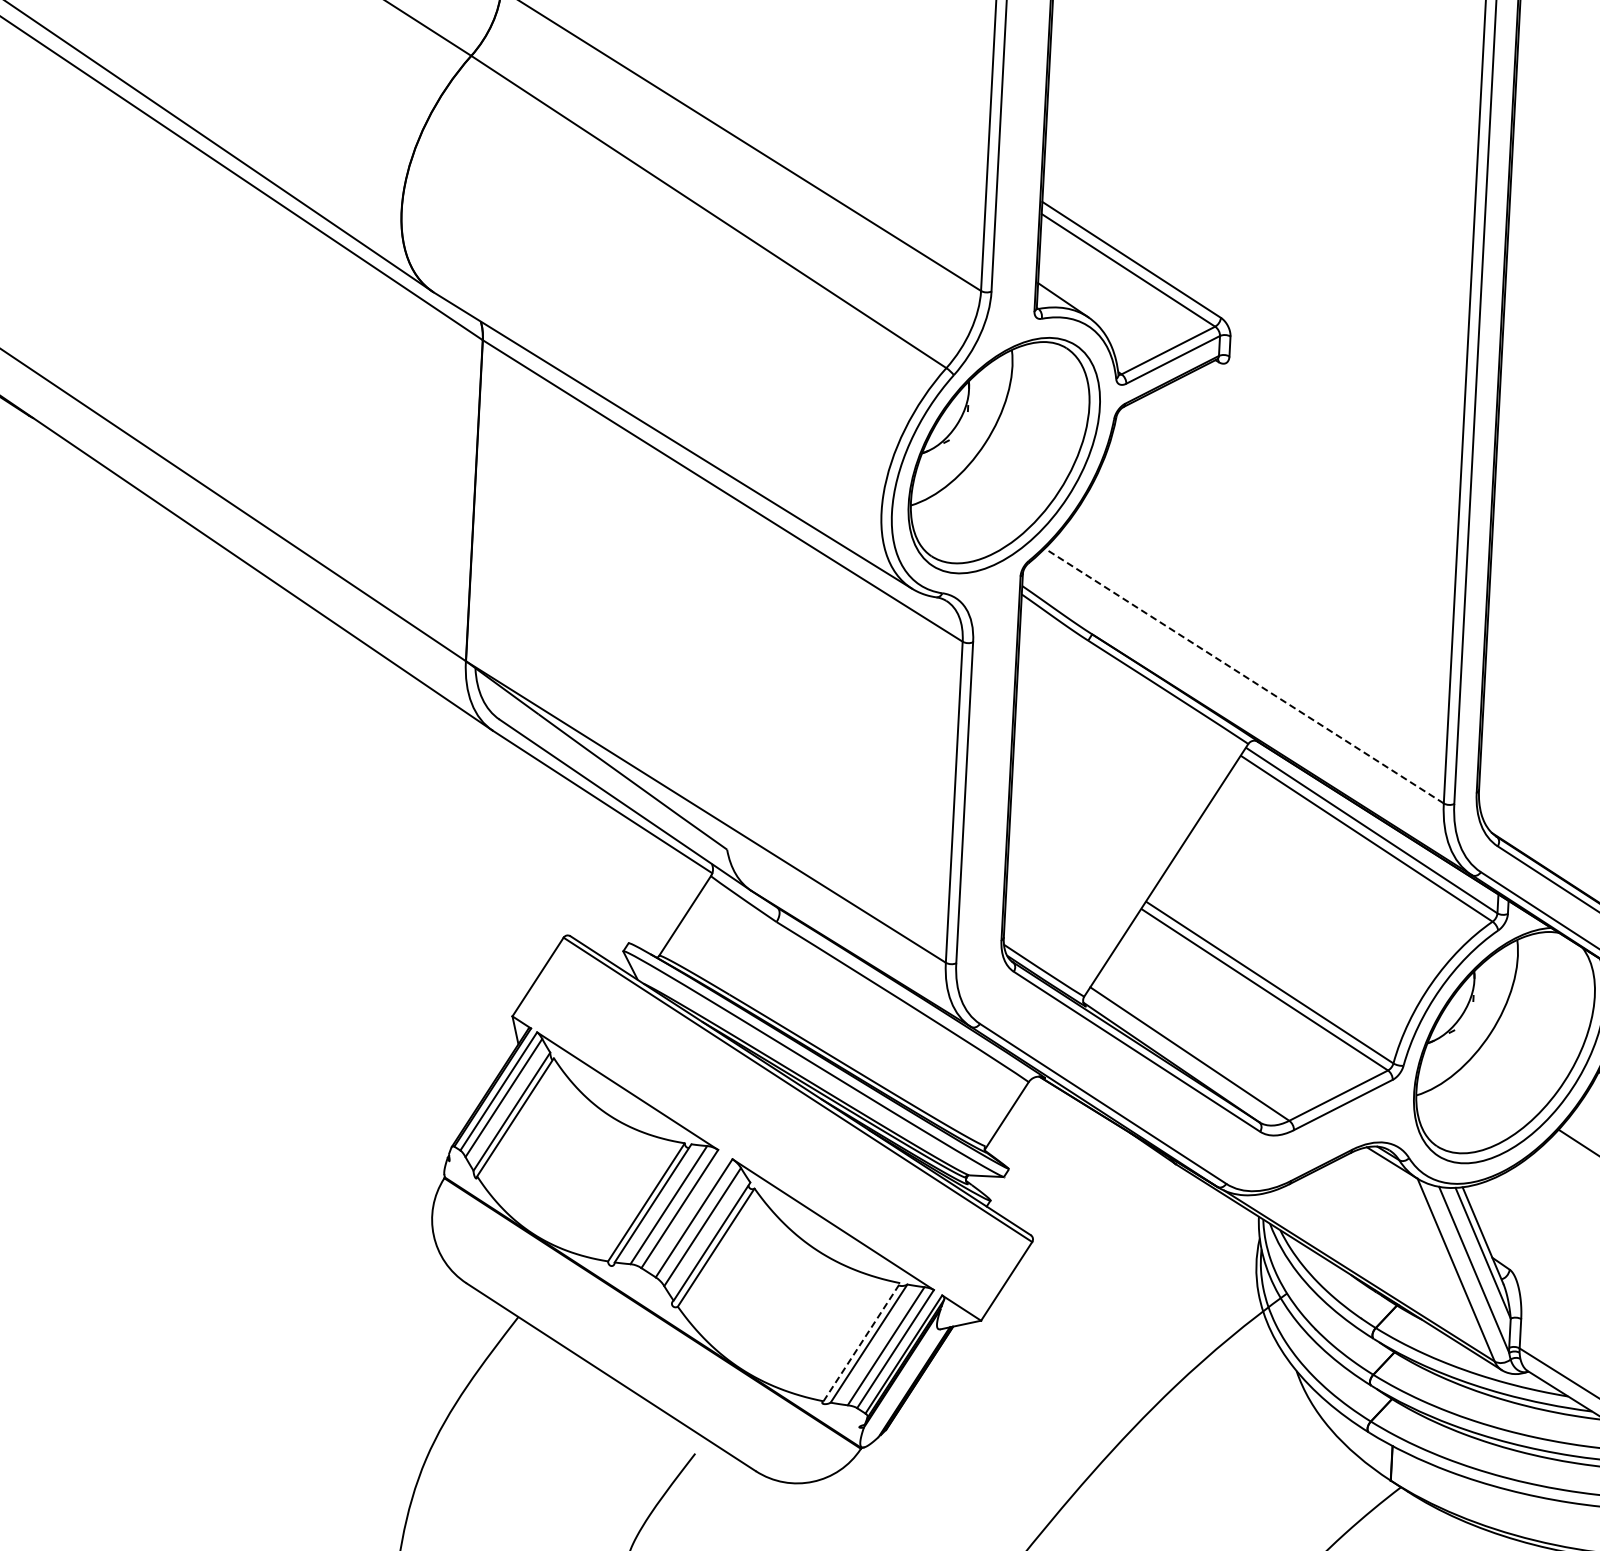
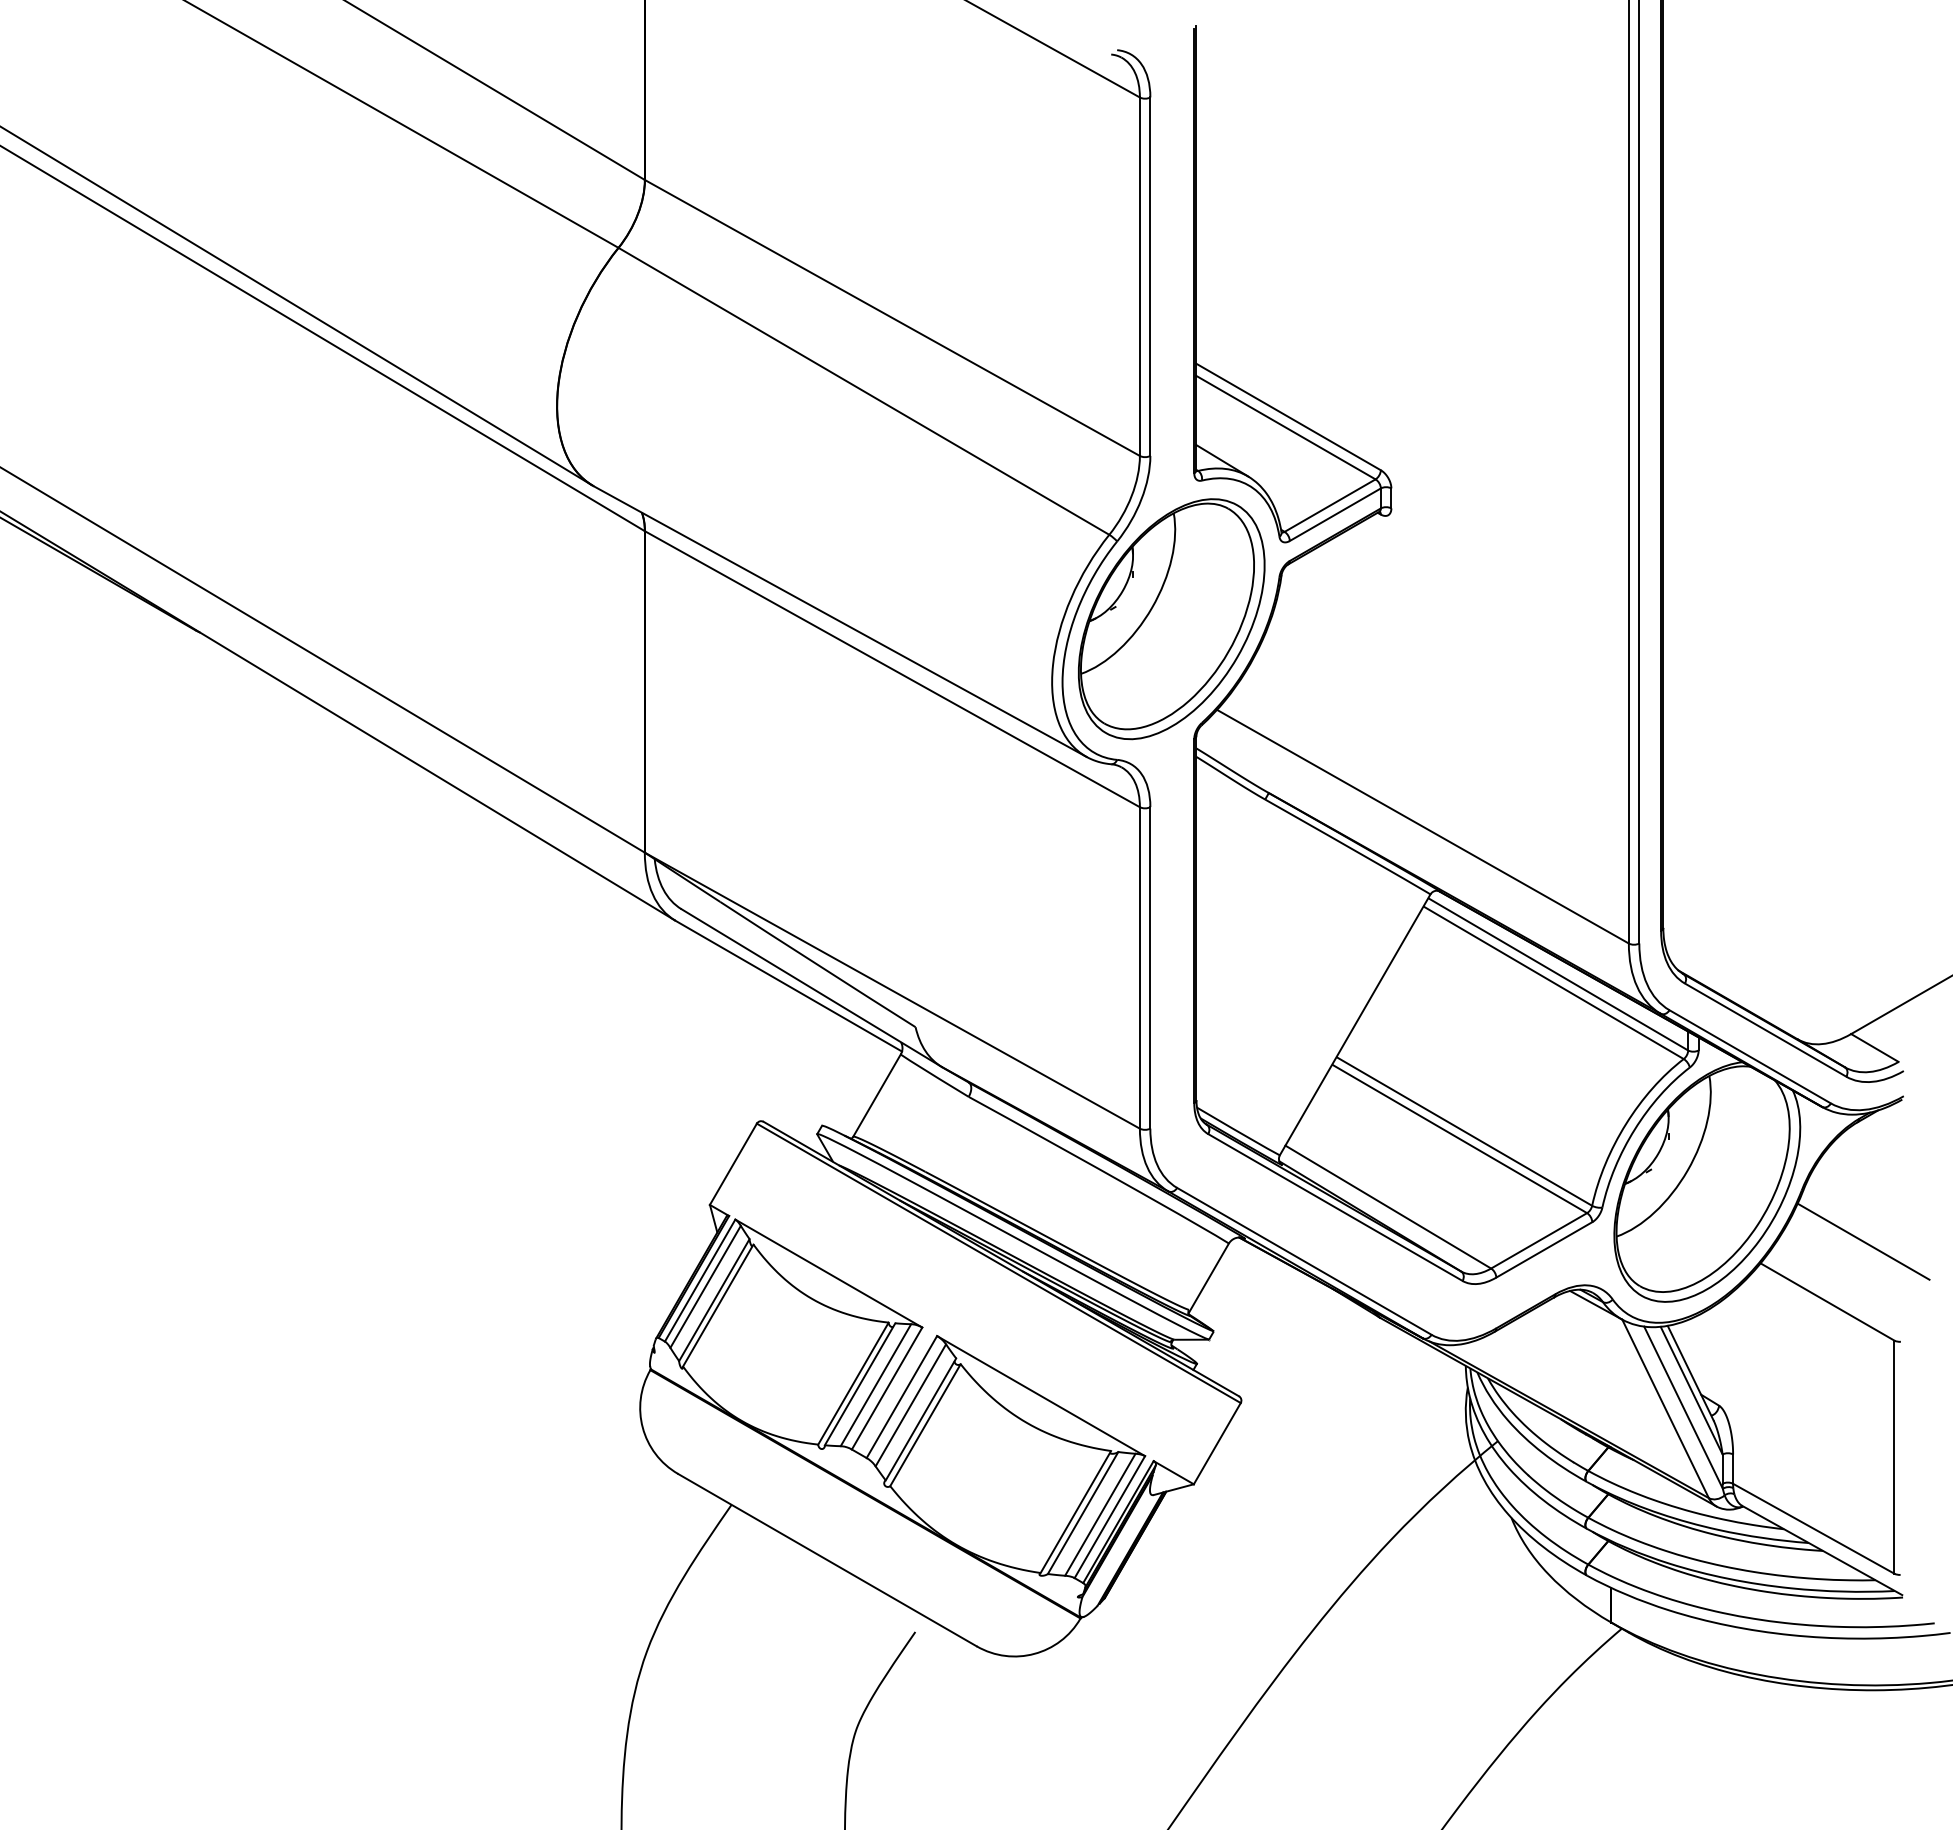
line: (1243, 675) -> (1422, 826), dashed -> solid
line: (862, 1341) -> (1076, 1511), dashed -> solid

